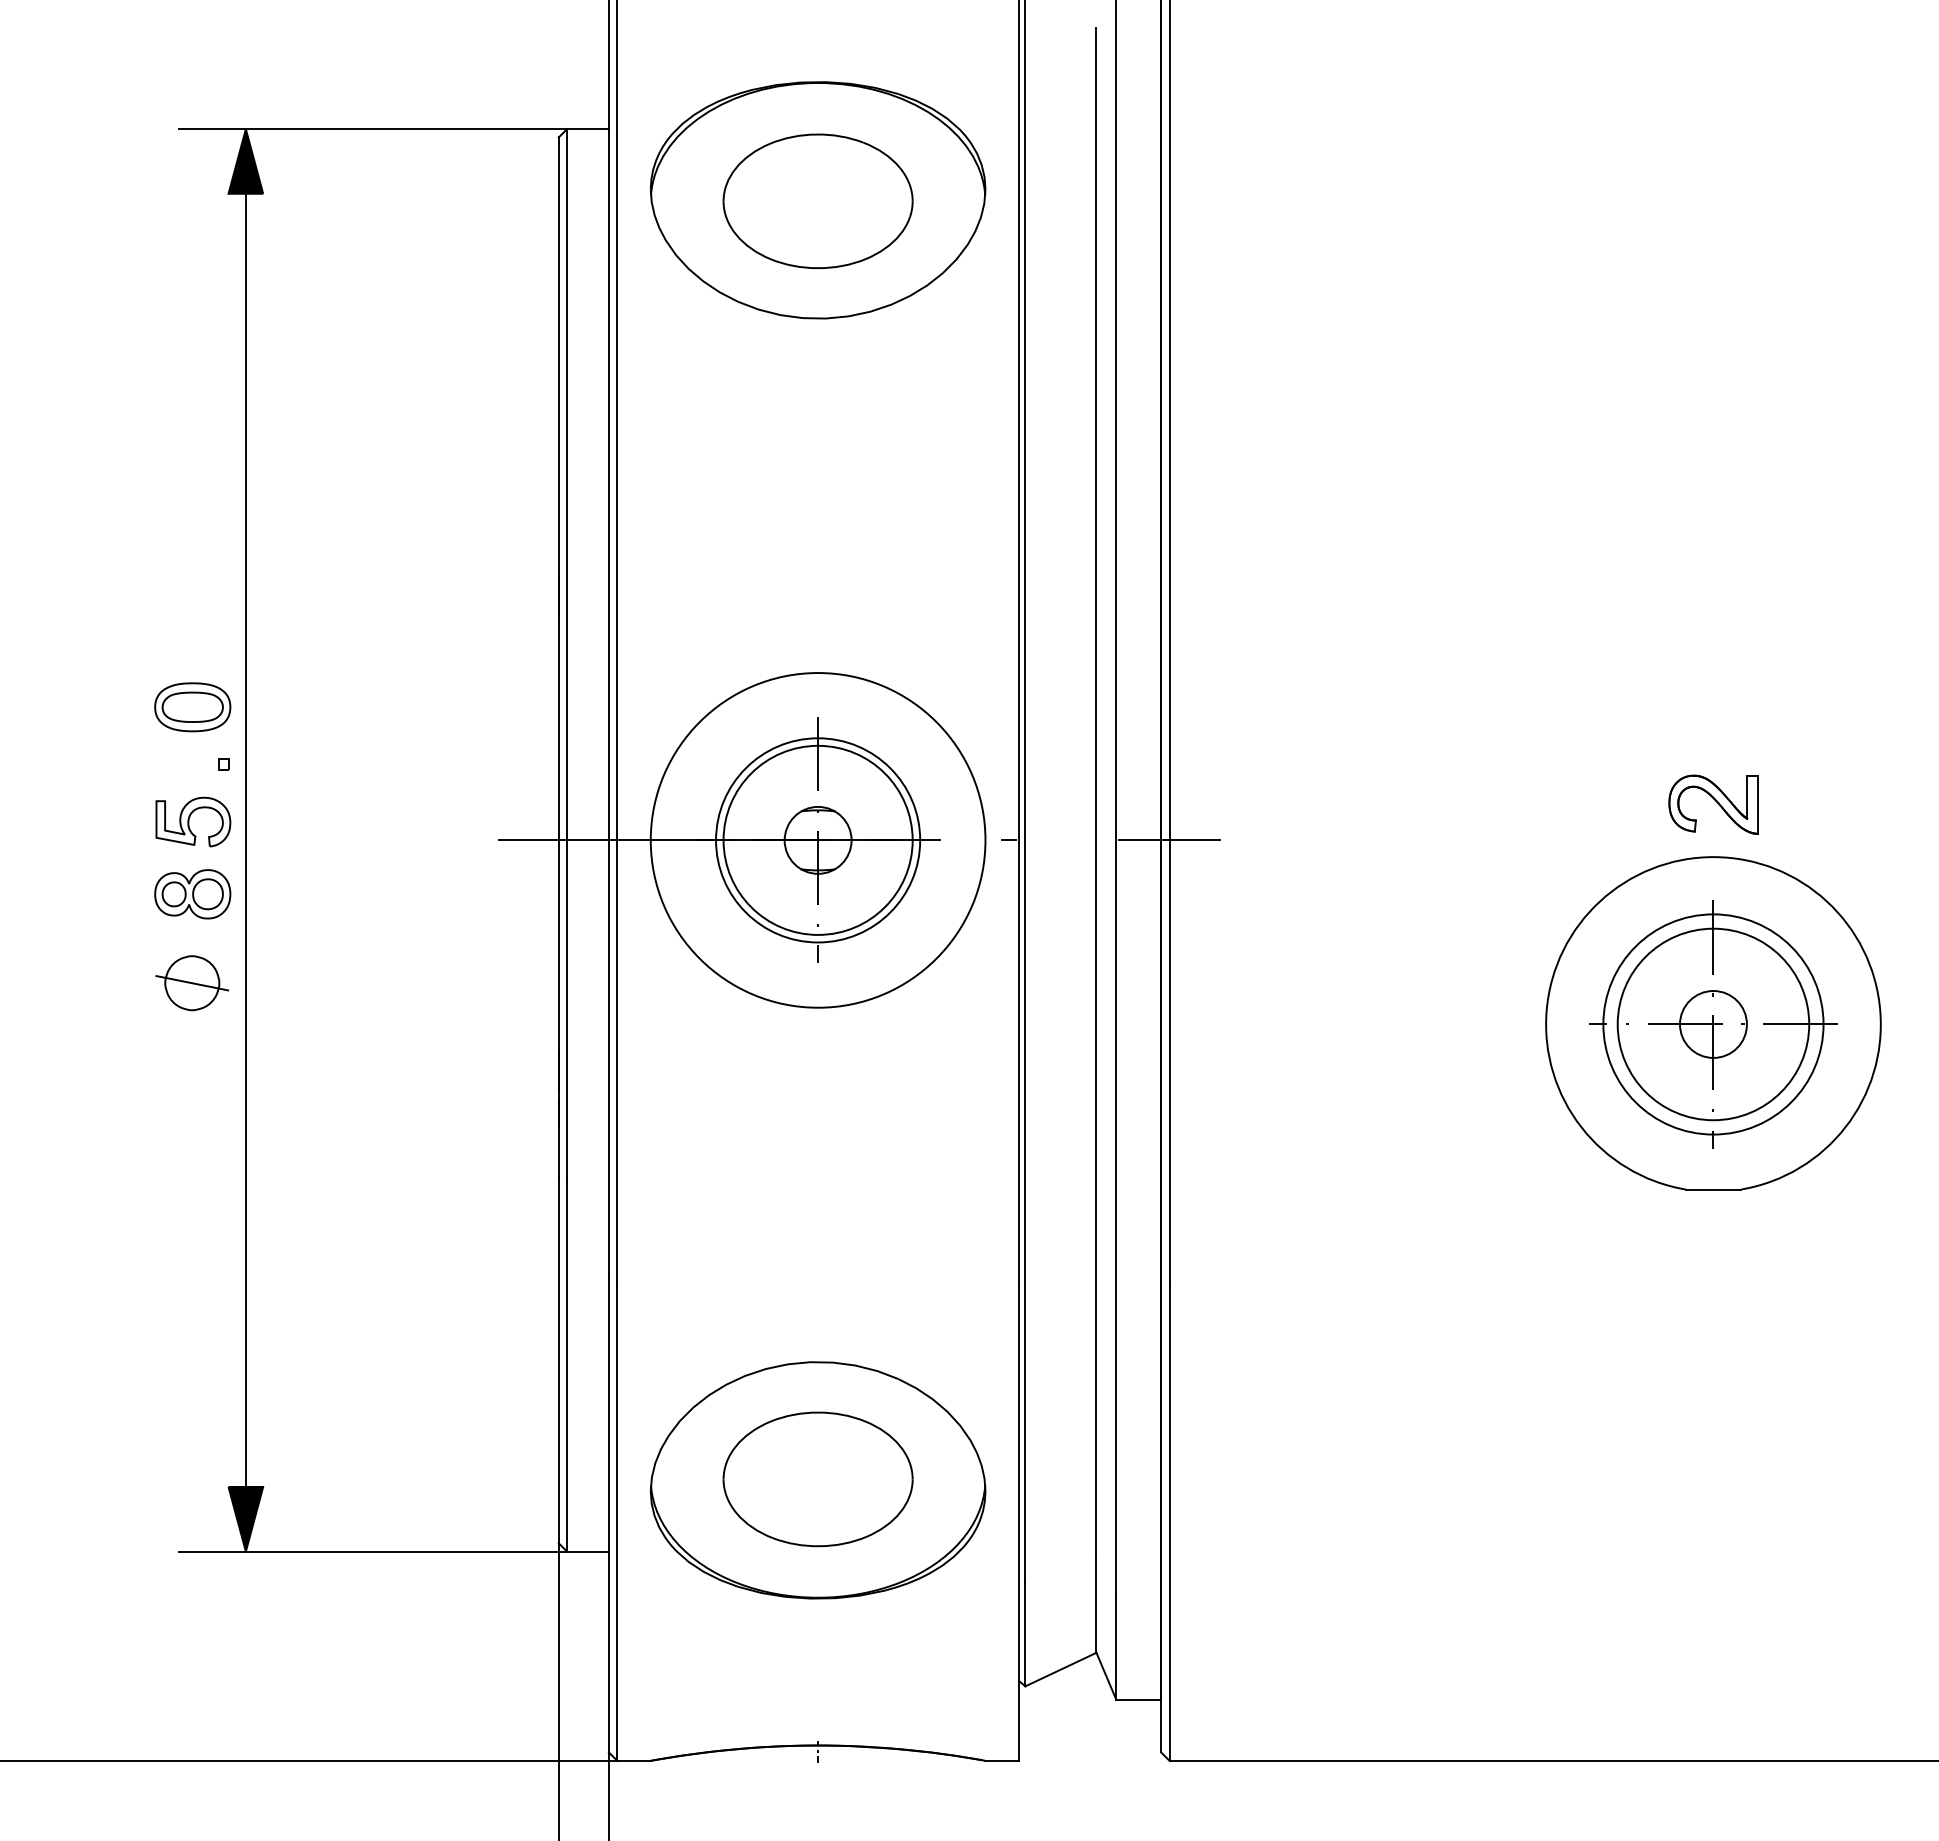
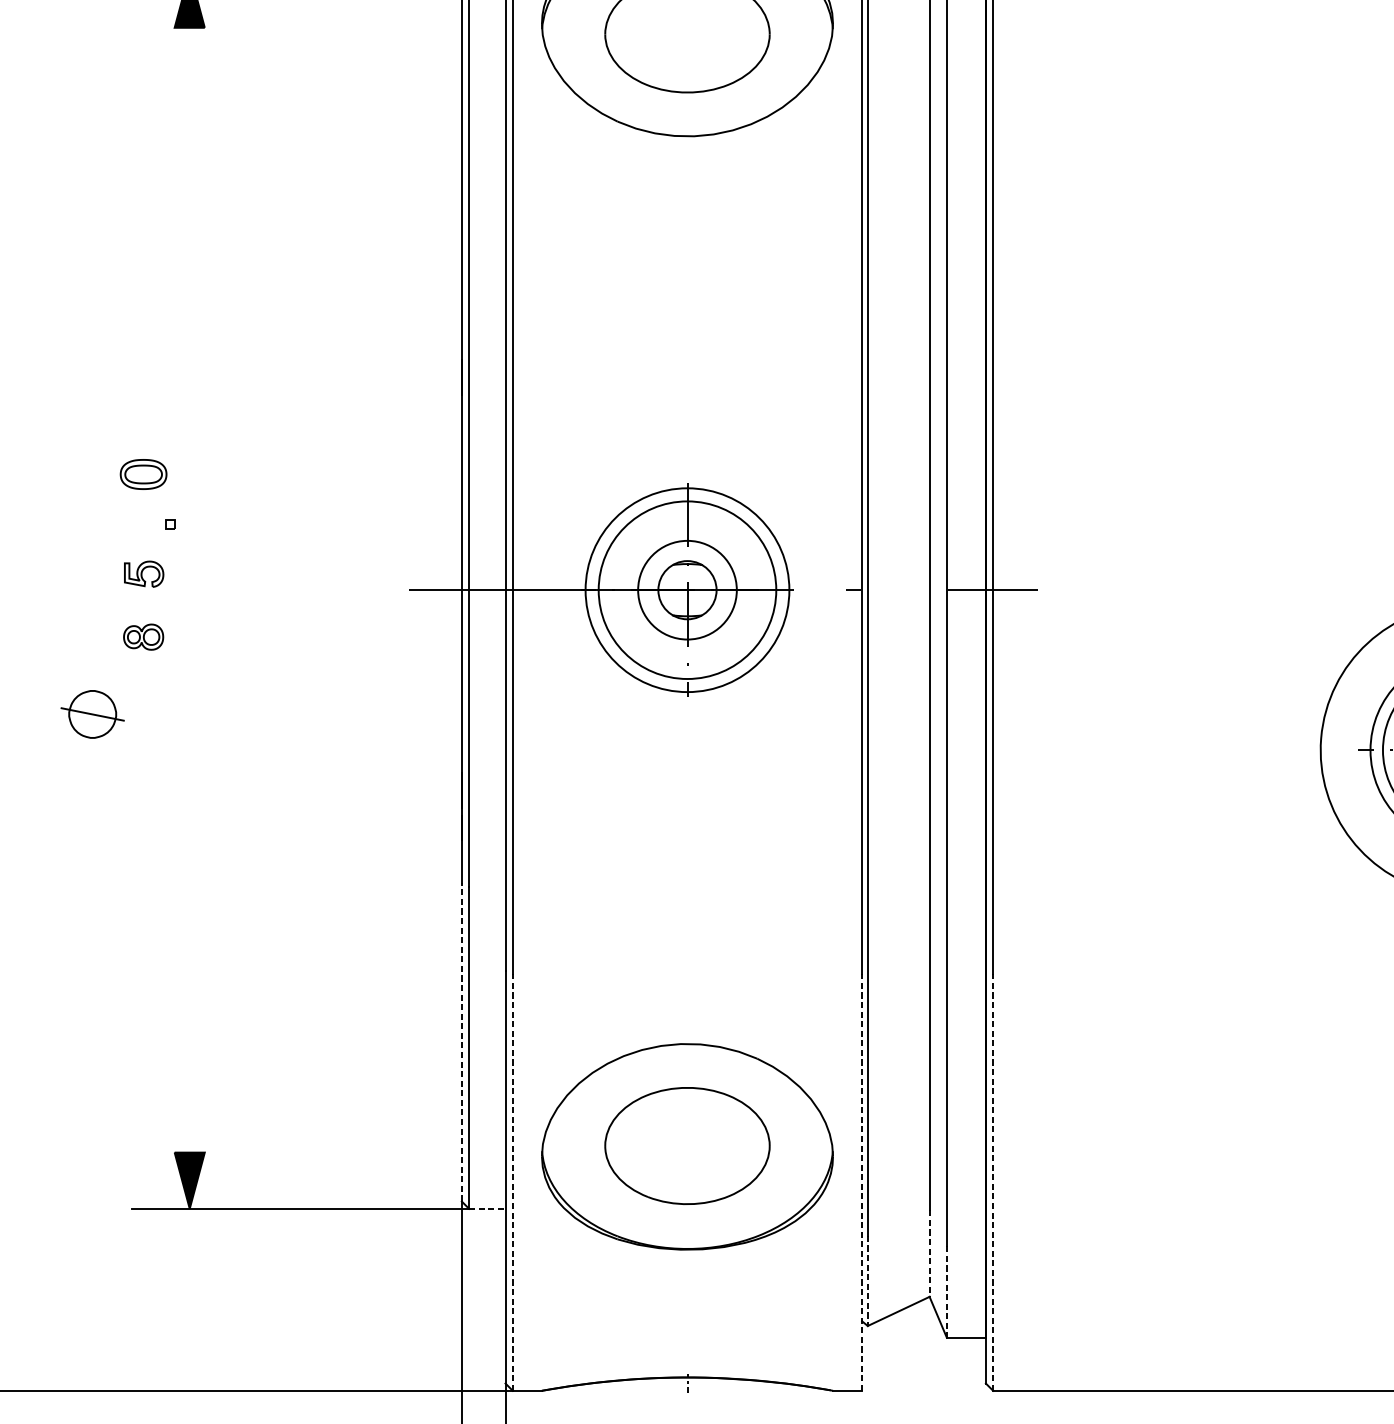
part: (192, 707) -> (143, 474), size x0.7
part: (193, 821) -> (144, 573), size x0.6
line: (245, 839) -> (189, 589), removed
circle: (817, 839) -> (686, 589), size x0.6
circle: (817, 840) -> (686, 590), size x0.7
part: (192, 894) -> (143, 637), size x0.6
part: (192, 983) -> (92, 714), moved
line: (558, 1360) -> (461, 1042), solid -> dashed
line: (617, 1521) -> (512, 1182), solid -> dashed
line: (1018, 1521) -> (861, 1182), solid -> dashed
line: (1169, 1521) -> (993, 1182), solid -> dashed
line: (588, 1551) -> (487, 1208), solid -> dashed
line: (1096, 1603) -> (929, 1253), solid -> dashed
line: (1025, 1634) -> (867, 1280), solid -> dashed
line: (1116, 1647) -> (947, 1292), solid -> dashed

